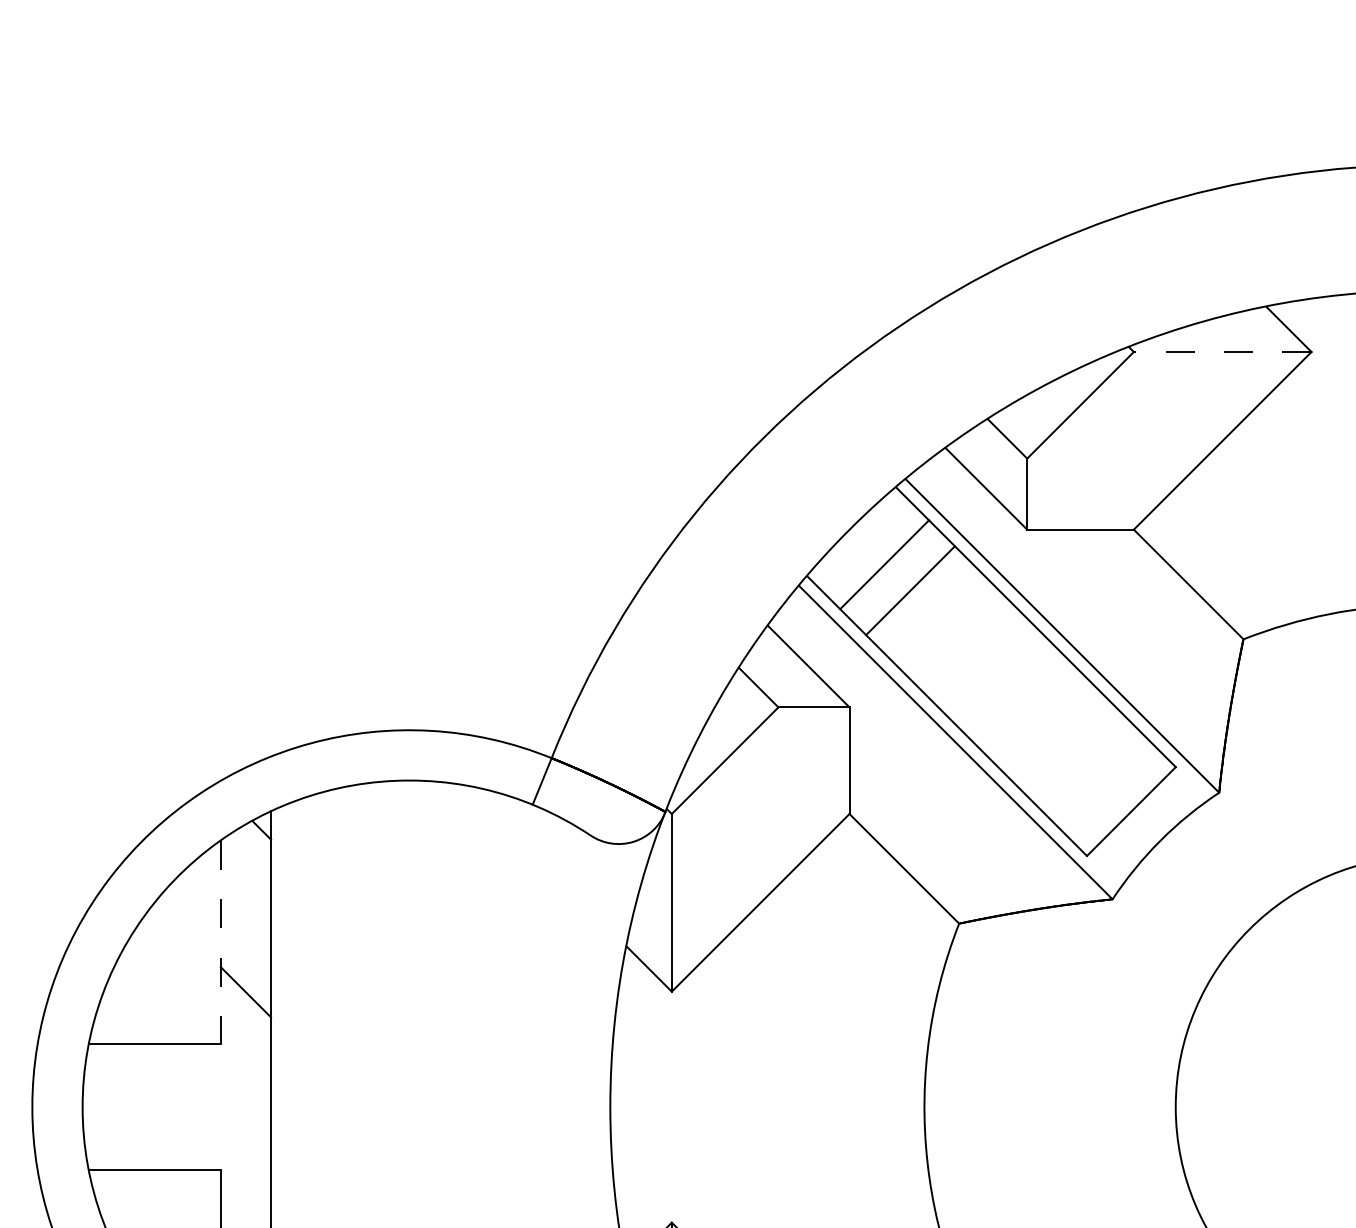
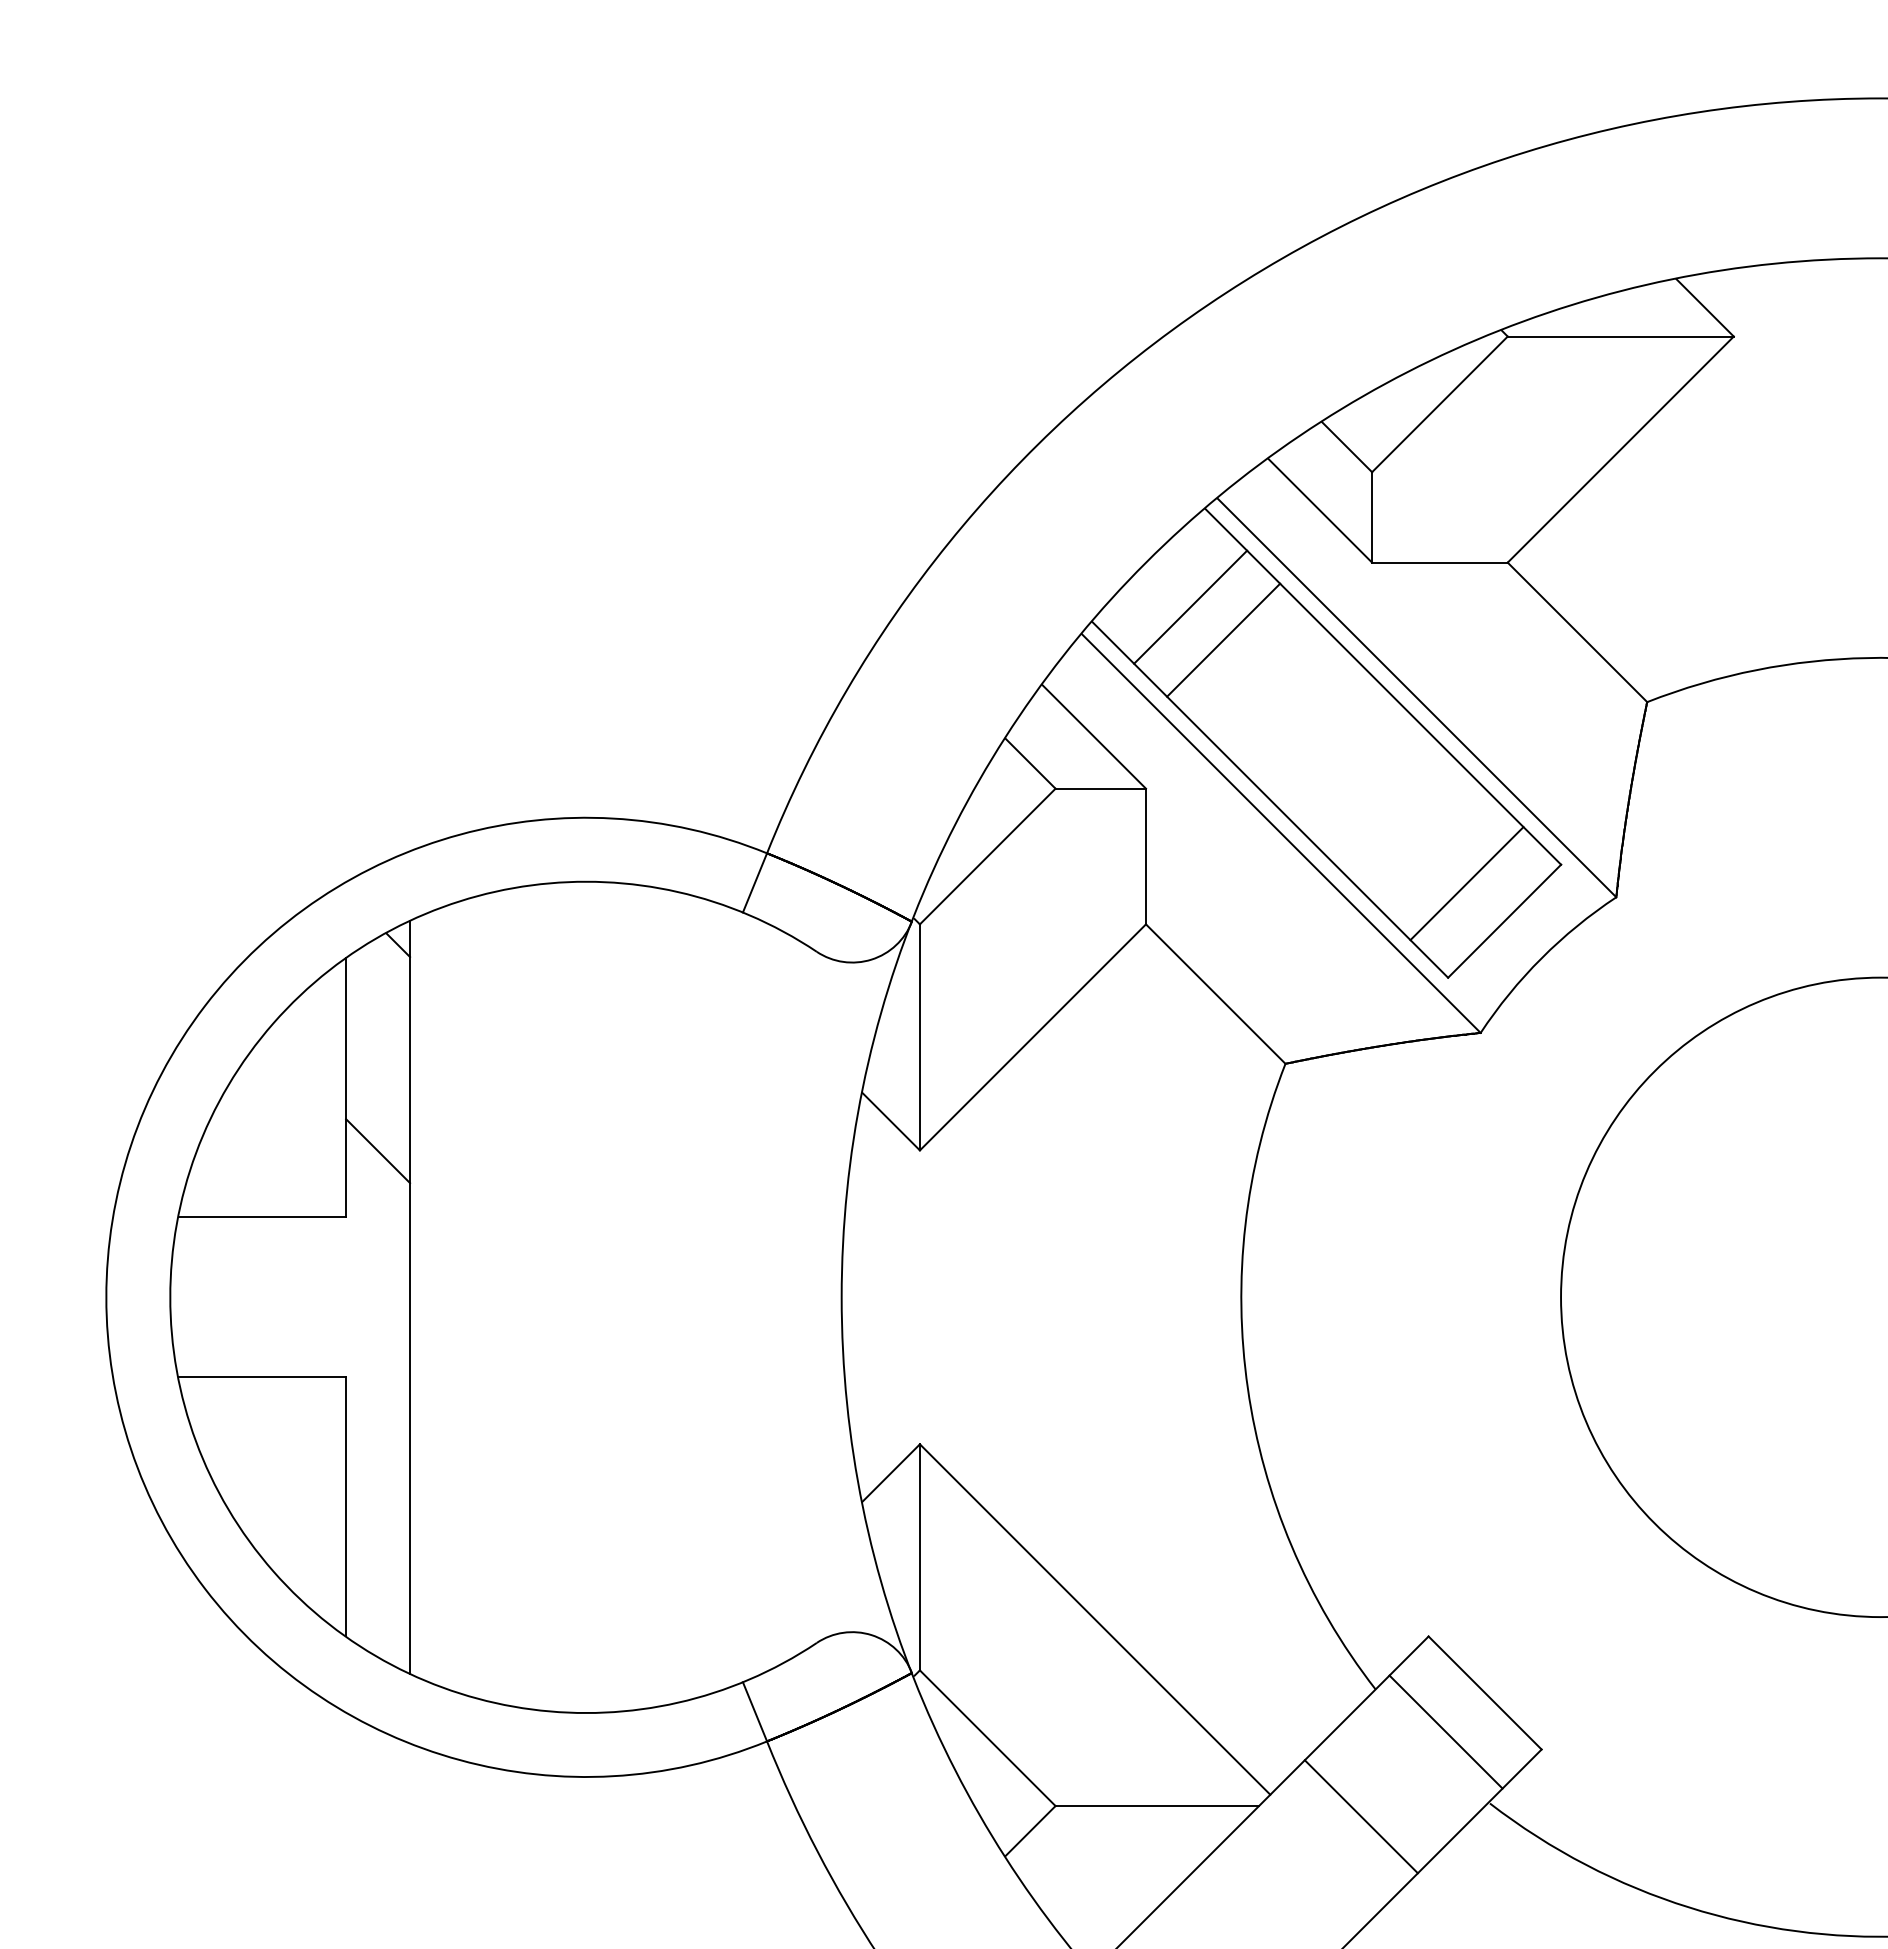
line: (1222, 351) -> (1620, 336), dashed -> solid
line: (1101, 781) -> (1466, 883), added
line: (221, 943) -> (346, 1088), dashed -> solid

